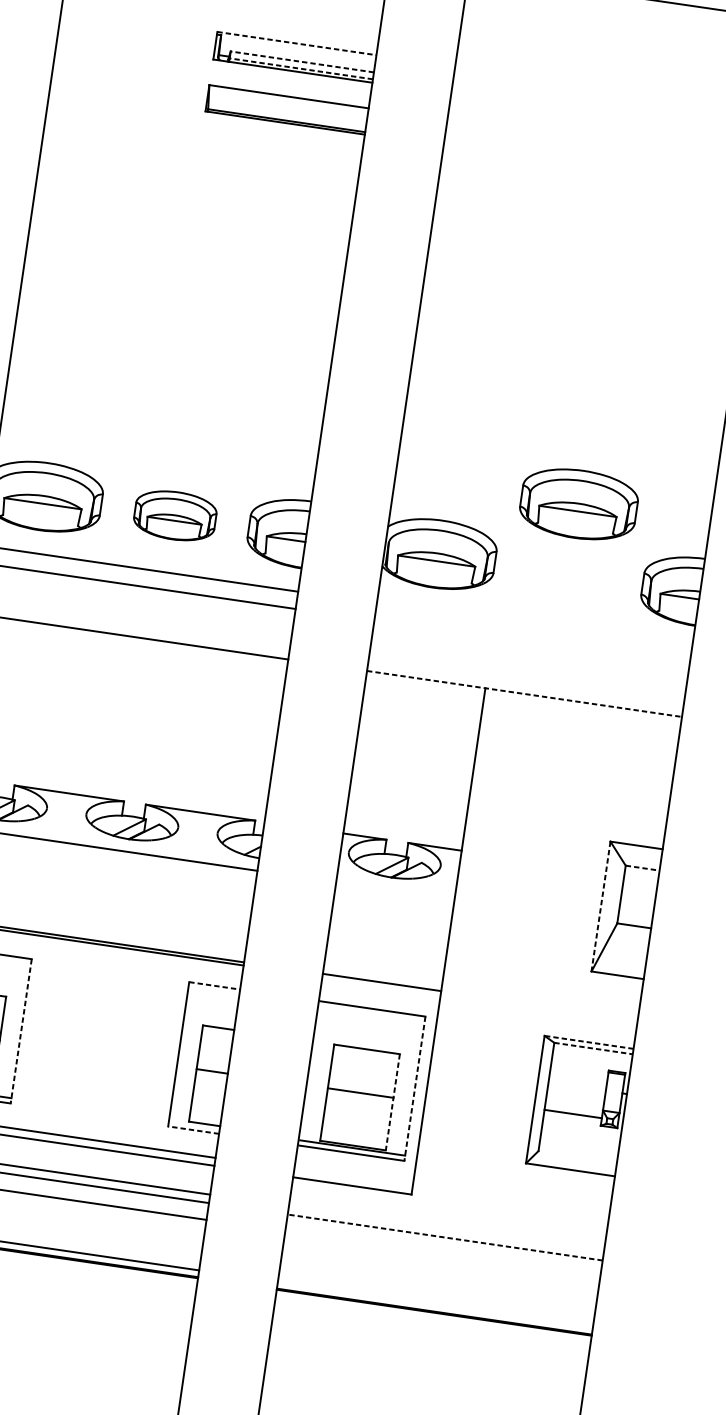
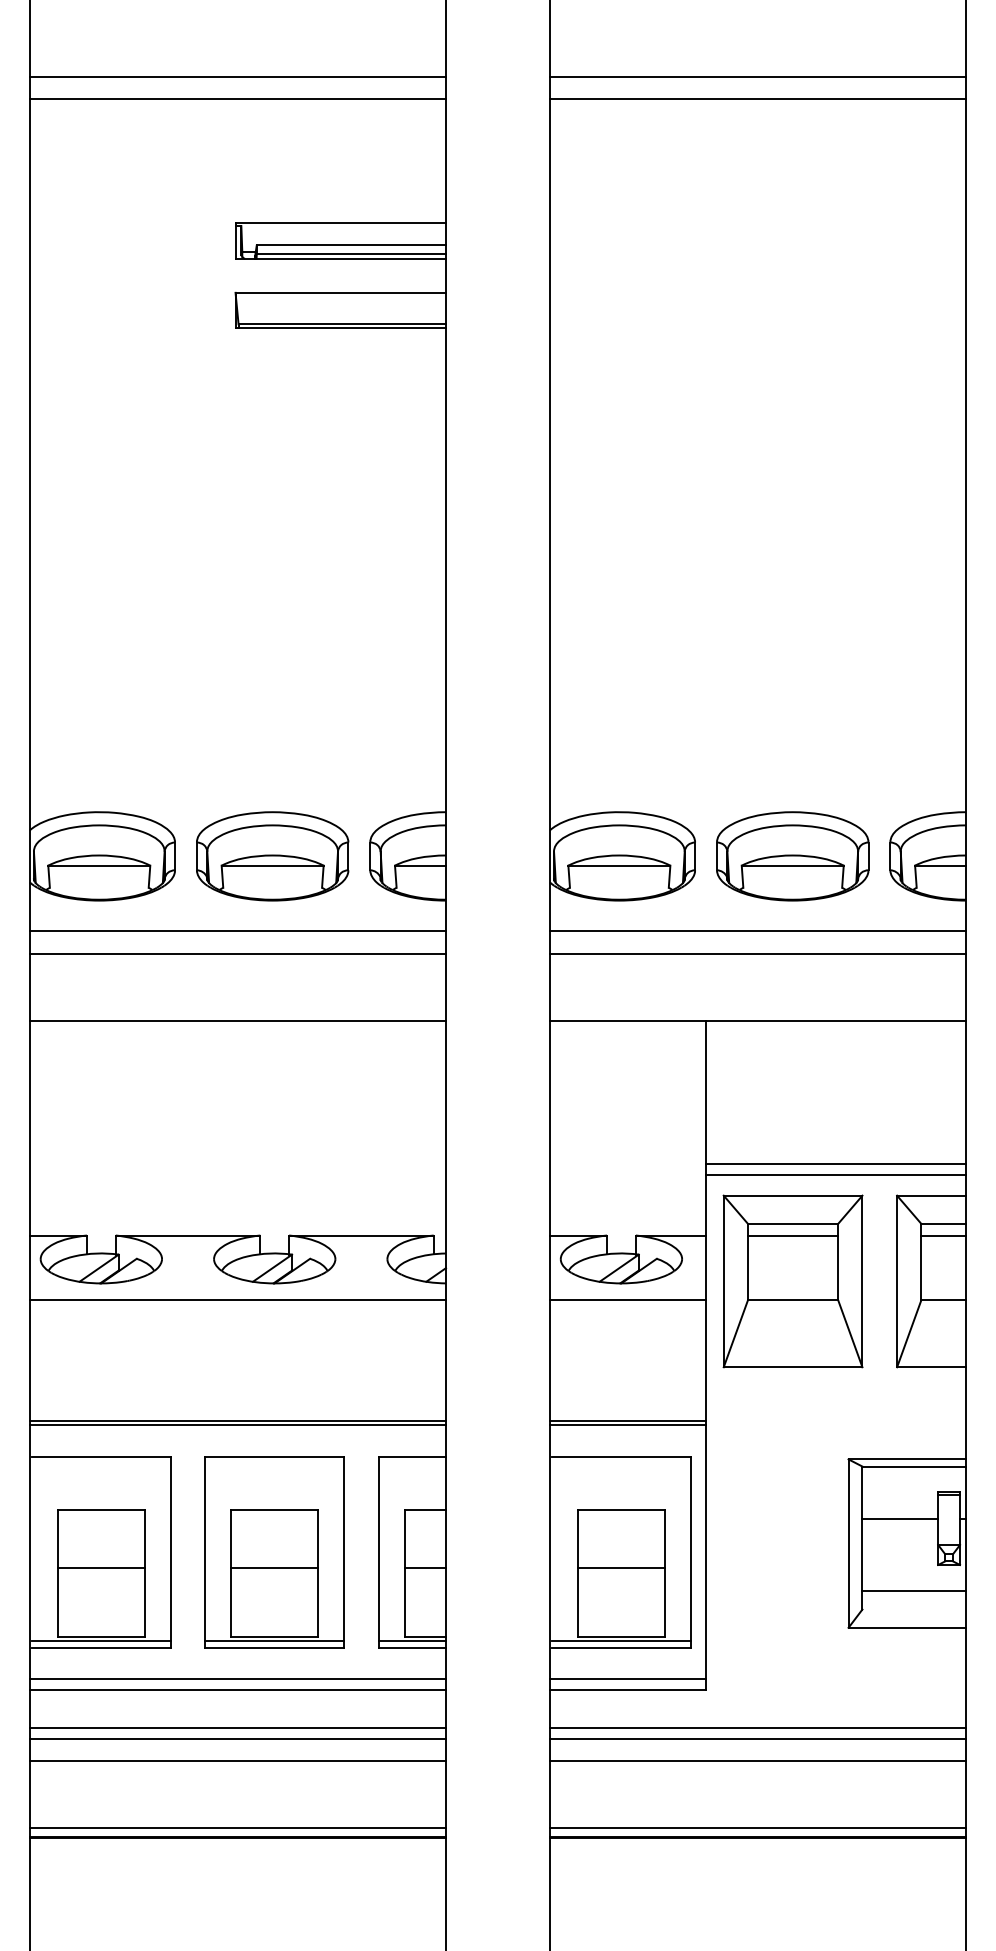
line: (297, 43) -> (341, 222), dashed -> solid
line: (302, 62) -> (351, 245), dashed -> solid
line: (301, 68) -> (351, 254), dashed -> solid
part: (578, 504) -> (792, 856), moved
part: (175, 515) -> (272, 856), size x1.43
line: (534, 626) -> (758, 931), added
line: (532, 643) -> (758, 954), added
line: (524, 693) -> (758, 1020), dashed -> solid
line: (568, 810) -> (836, 1163), added
line: (566, 819) -> (836, 1175), added
line: (643, 867) -> (944, 1223), dashed -> solid
line: (641, 877) -> (943, 1236), added
line: (395, 891) -> (628, 1300), added
part: (521, 895) -> (792, 1281), added
line: (601, 906) -> (897, 1281), dashed -> solid
line: (214, 985) -> (412, 1456), dashed -> solid
line: (381, 985) -> (628, 1425), added
line: (21, 1031) -> (170, 1552), dashed -> solid
part: (99, 1042) -> (274, 1552), added
line: (589, 1042) -> (907, 1459), dashed -> solid
line: (593, 1048) -> (914, 1466), dashed -> solid
line: (414, 1088) -> (690, 1552), dashed -> solid
line: (392, 1101) -> (664, 1573), dashed -> solid
line: (573, 1114) -> (900, 1519), moved
line: (194, 1124) -> (412, 1640), added
line: (193, 1130) -> (412, 1647), dashed -> solid
line: (579, 1143) -> (914, 1591), added
line: (353, 1178) -> (628, 1679), added
line: (446, 1228) -> (758, 1727), added
line: (444, 1237) -> (757, 1738), dashed -> solid
line: (443, 1254) -> (758, 1761), added
line: (435, 1304) -> (758, 1827), added

